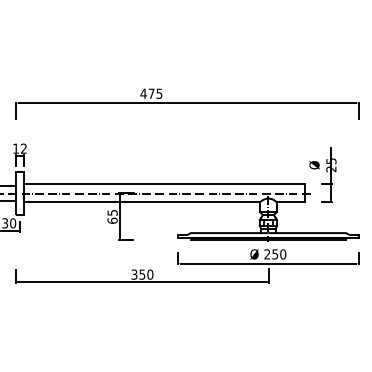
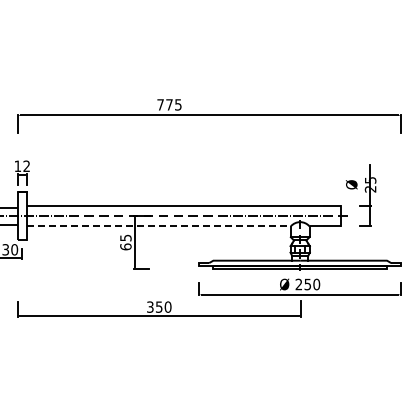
text: (143, 93) -> (160, 104), 475 -> 775
line: (142, 202) -> (159, 226), solid -> dashed

